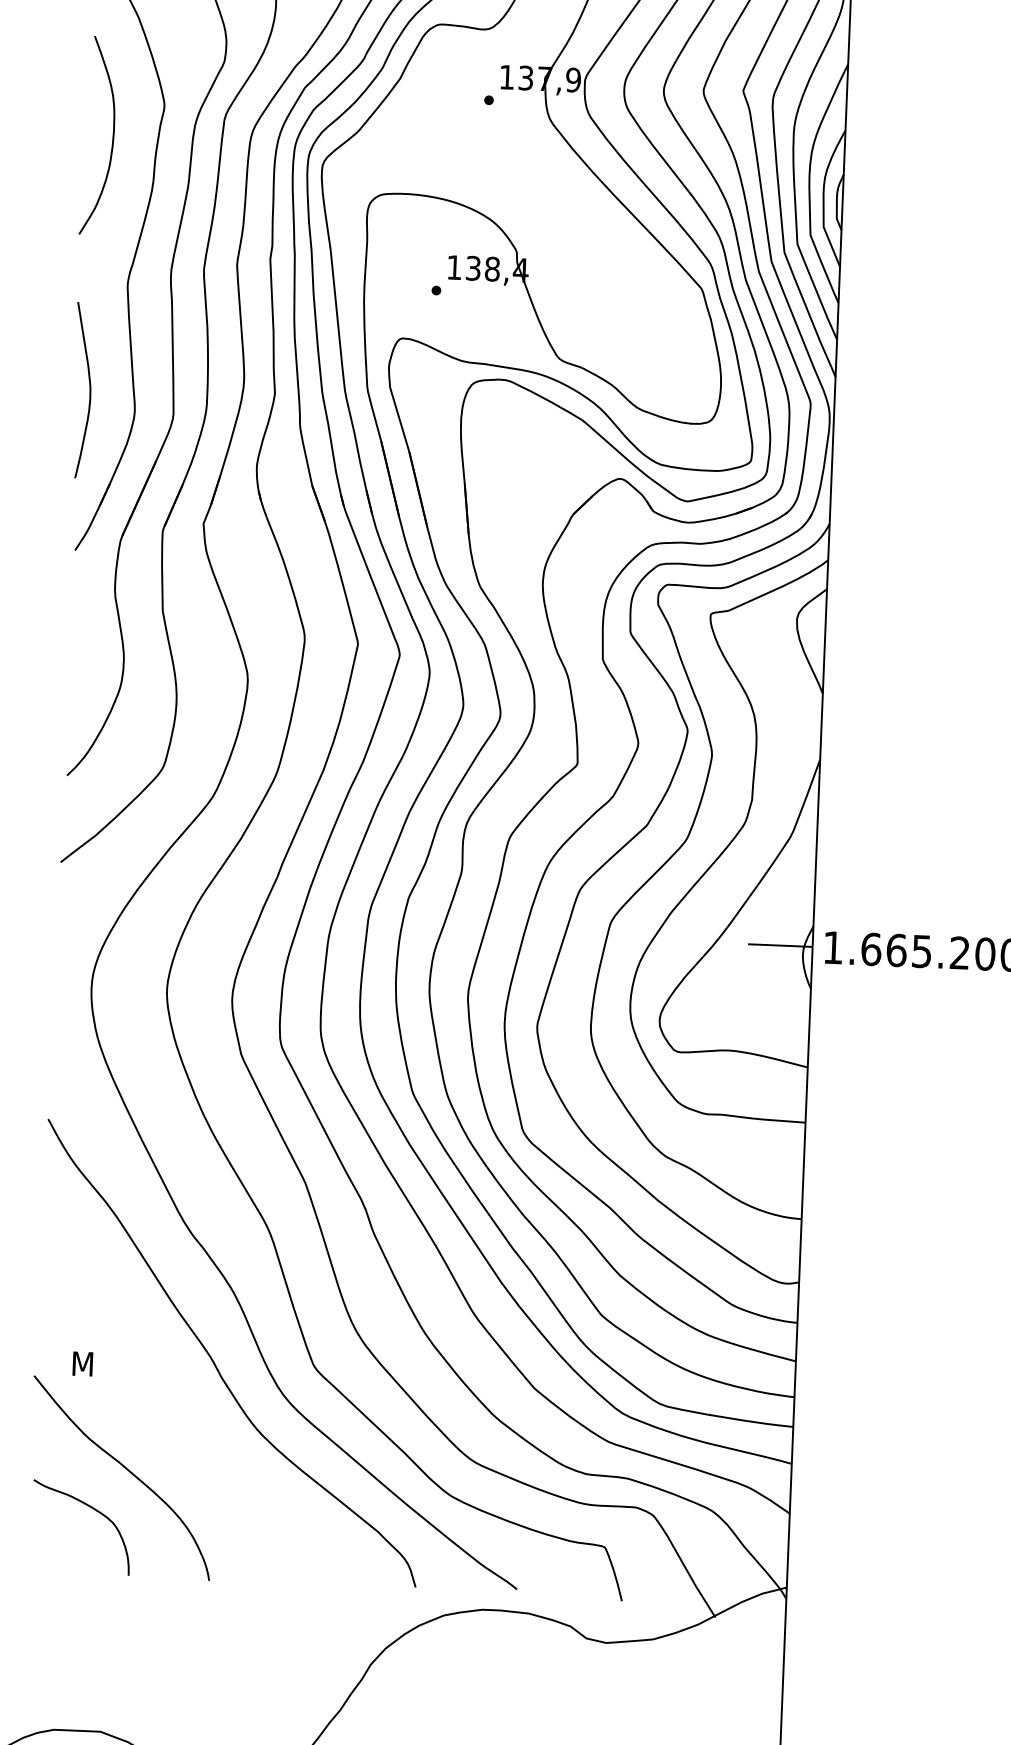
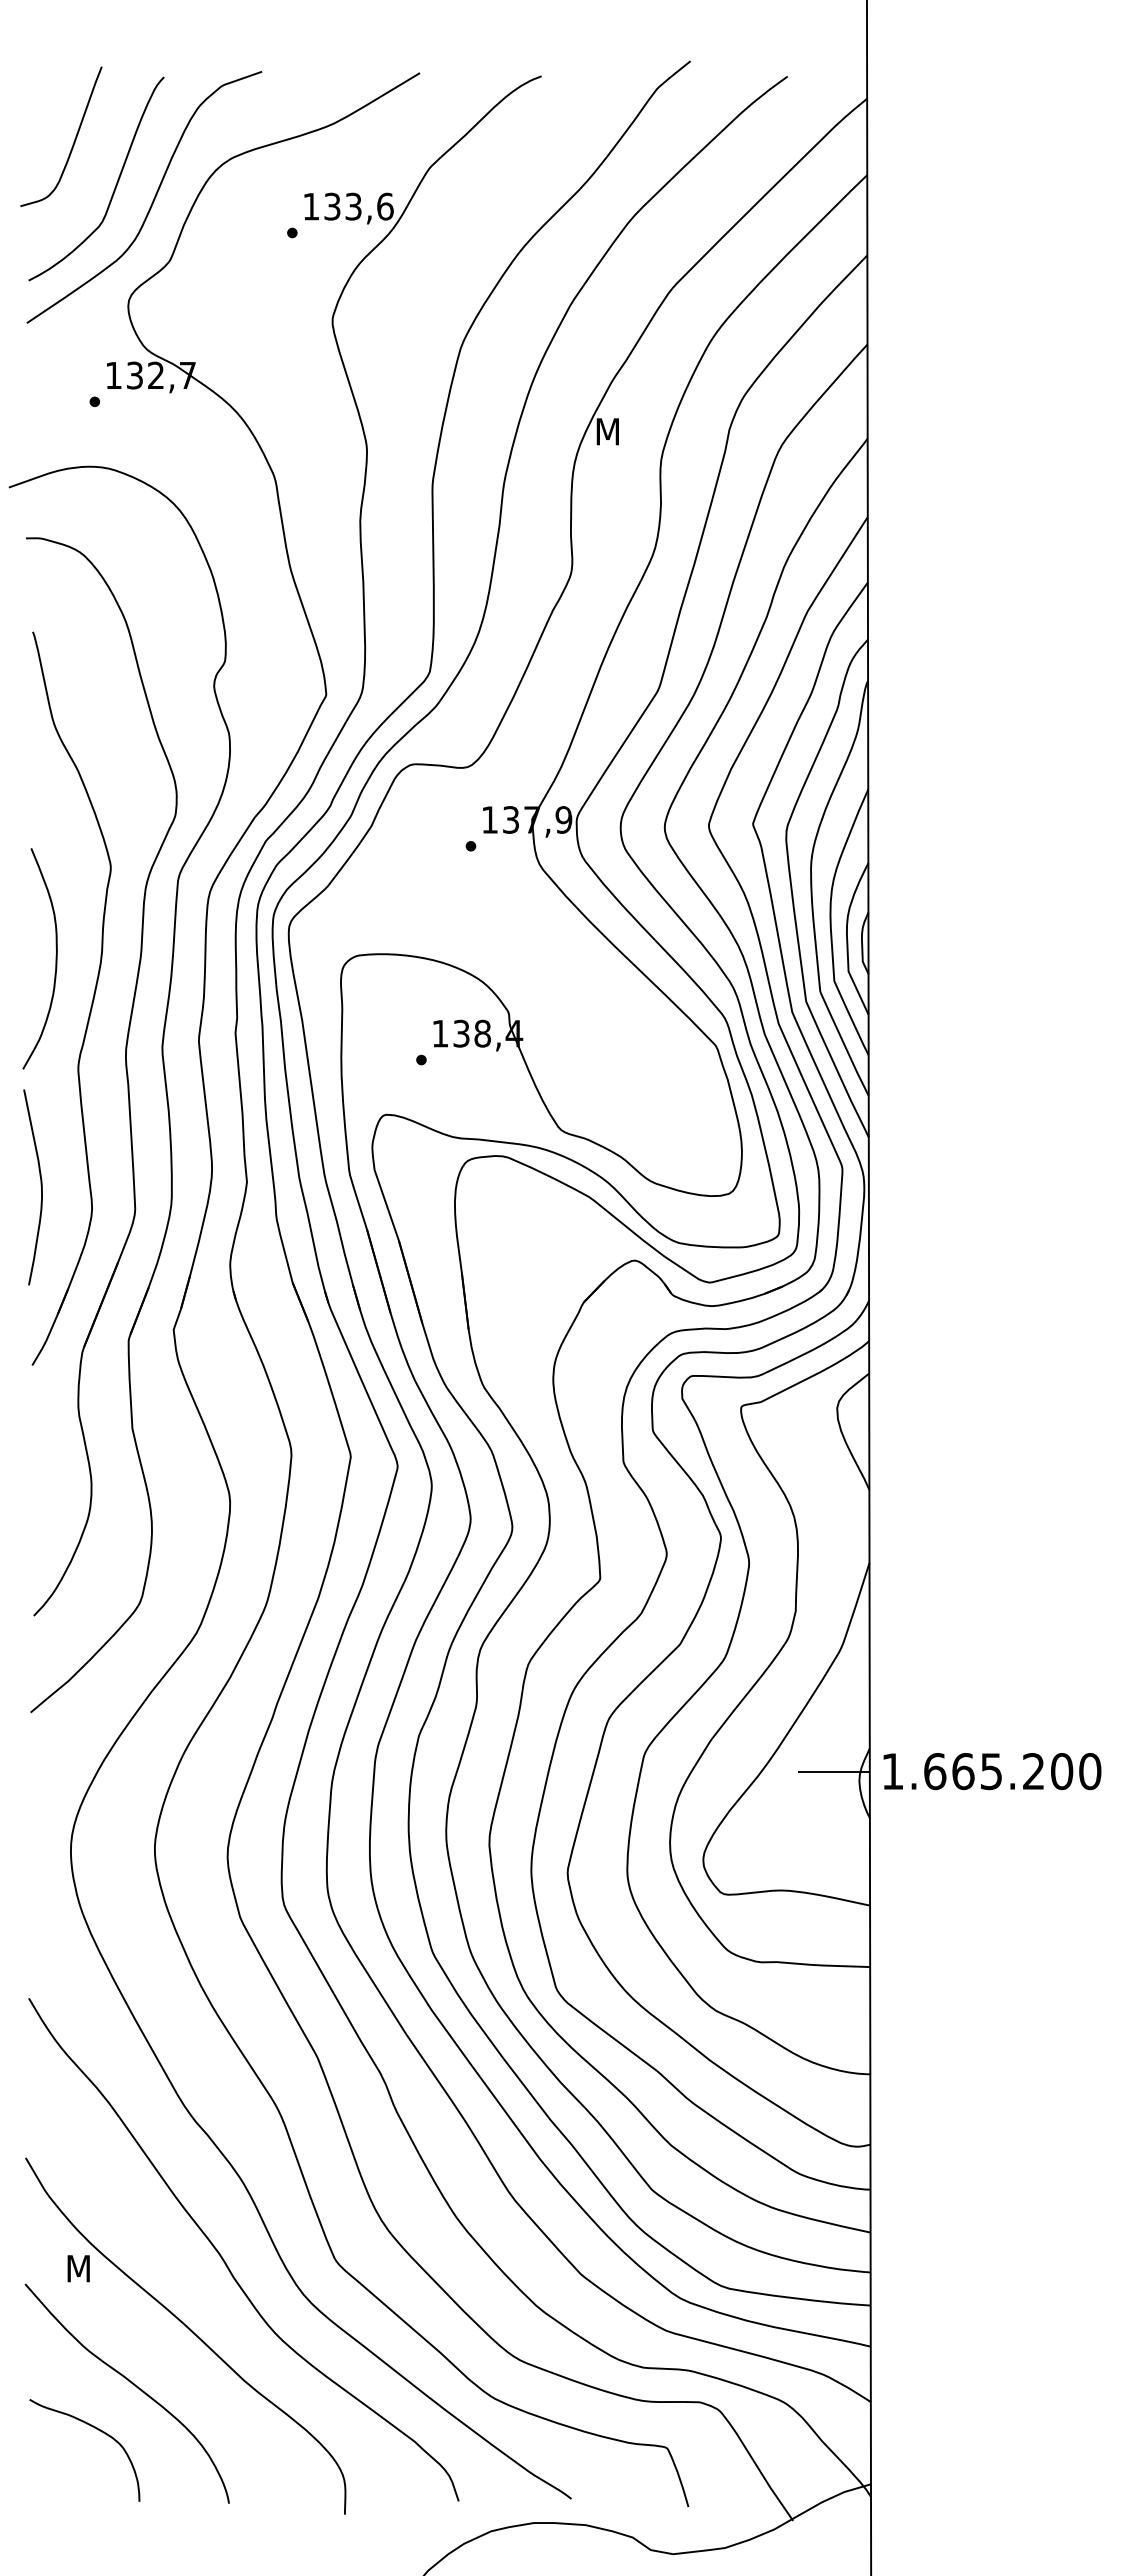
curve: (112, 136) -> (55, 958), moved
curve: (180, 1423) -> (189, 2330), added

